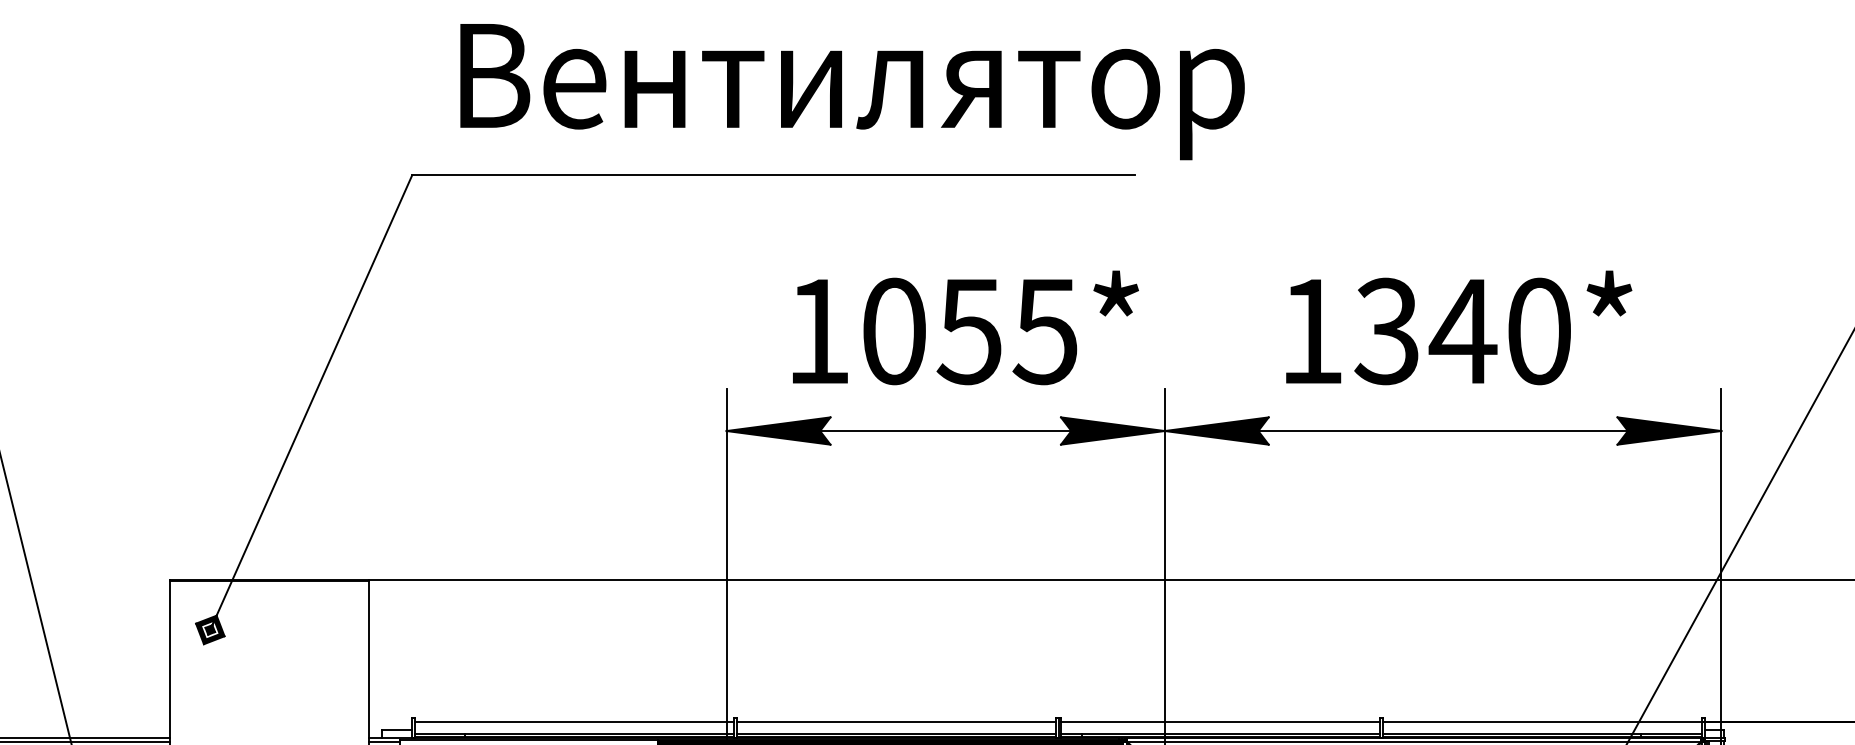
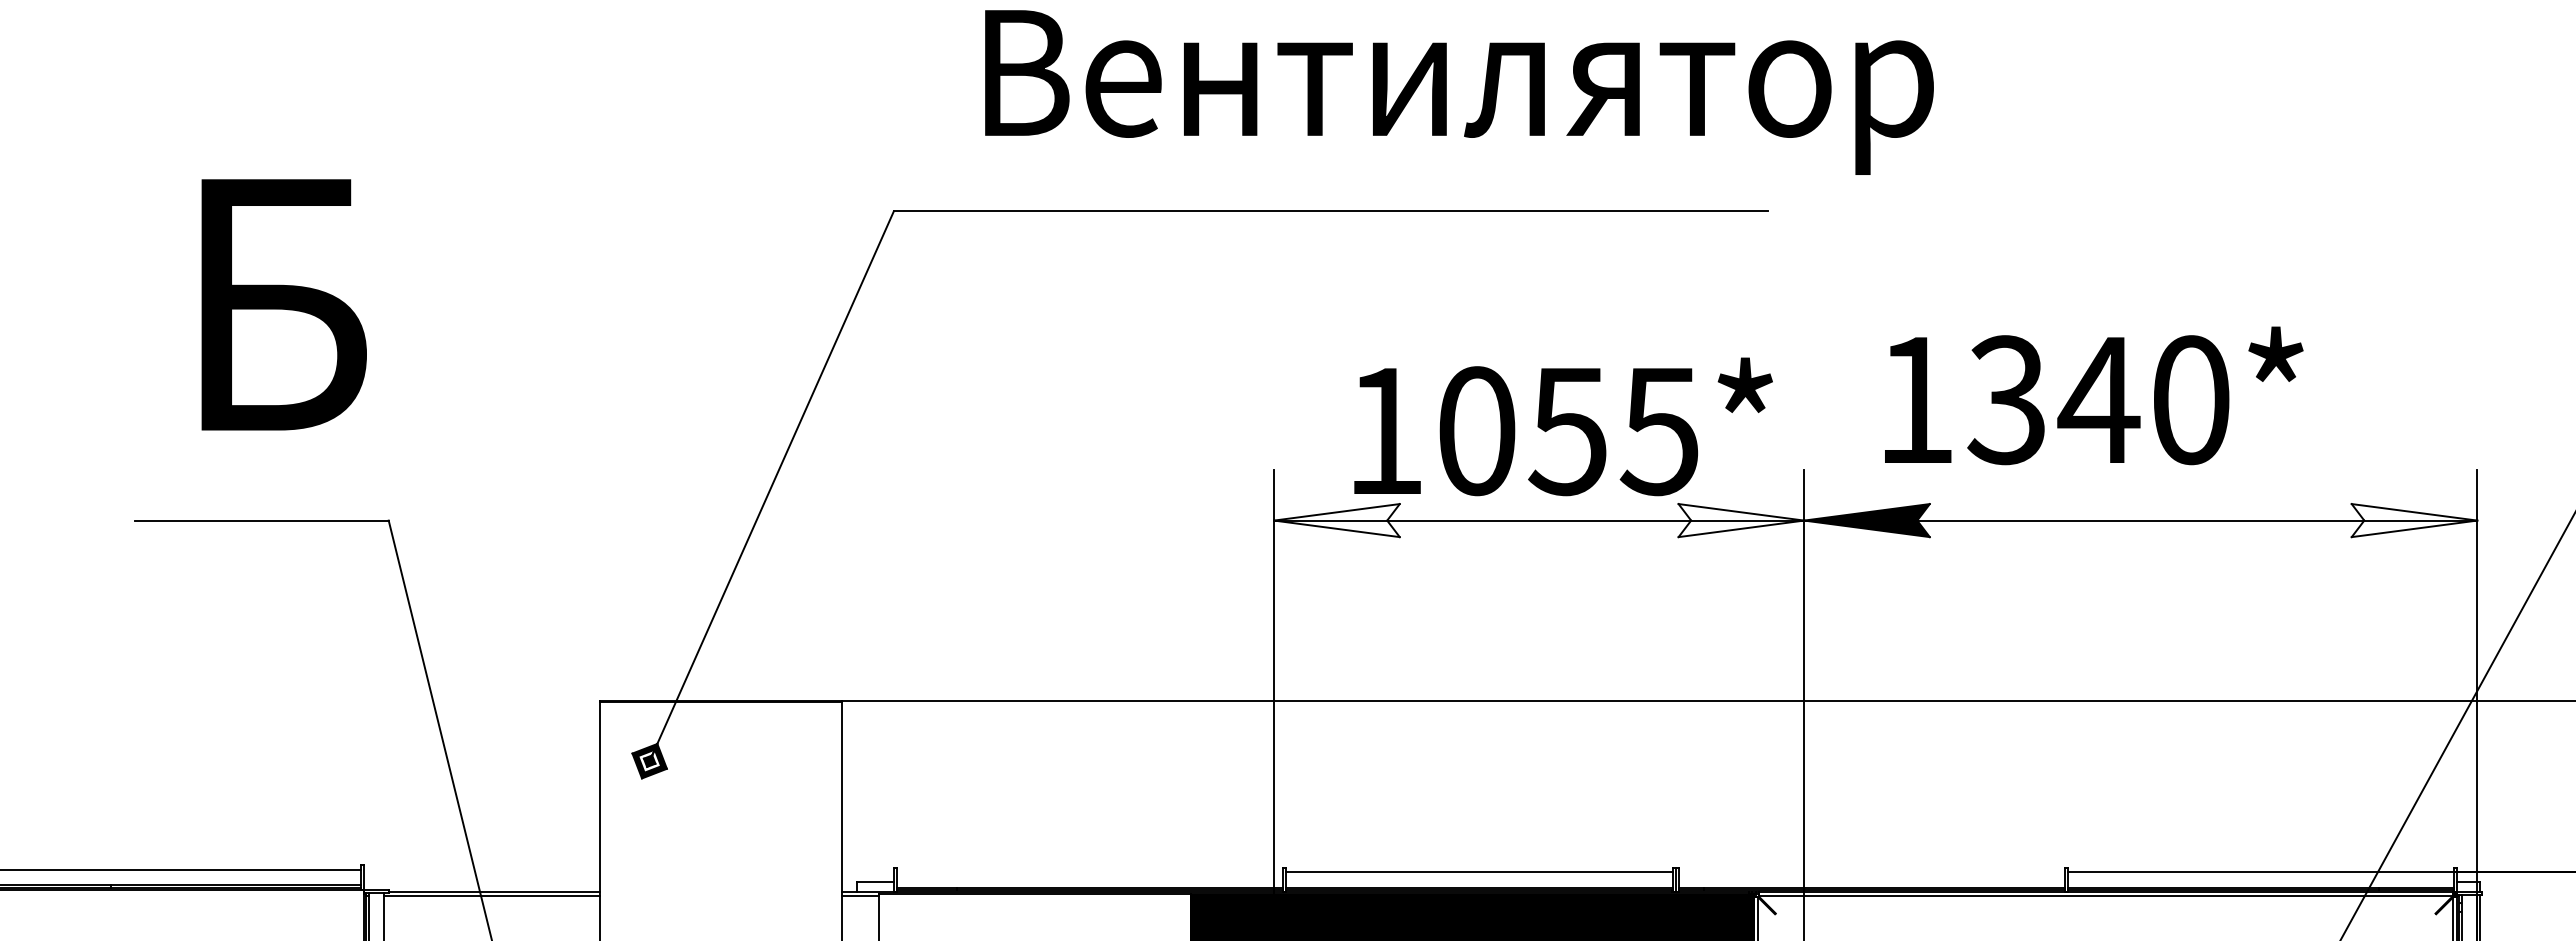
text: (852, 91) -> (1459, 92), moved
text: (965, 327) -> (1563, 426), moved
text: (1459, 327) -> (2094, 395), moved
fill: (778, 430) -> (1336, 520), removed
fill: (1113, 430) -> (1741, 520), removed
fill: (1669, 430) -> (2414, 520), removed
line: (573, 721) -> (1089, 872), removed
line: (1220, 721) -> (1871, 872), removed

